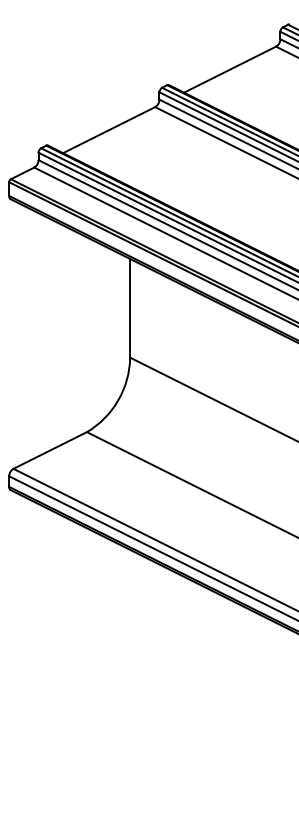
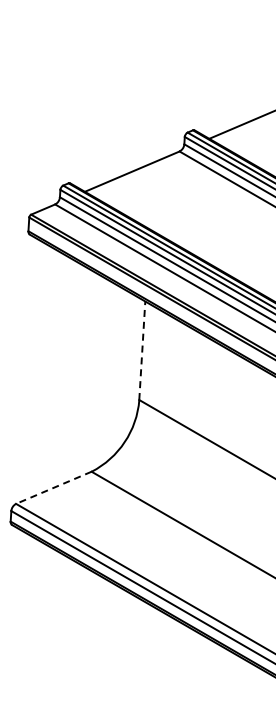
line: (130, 307) -> (142, 349), solid -> dashed
line: (49, 450) -> (53, 487), solid -> dashed

